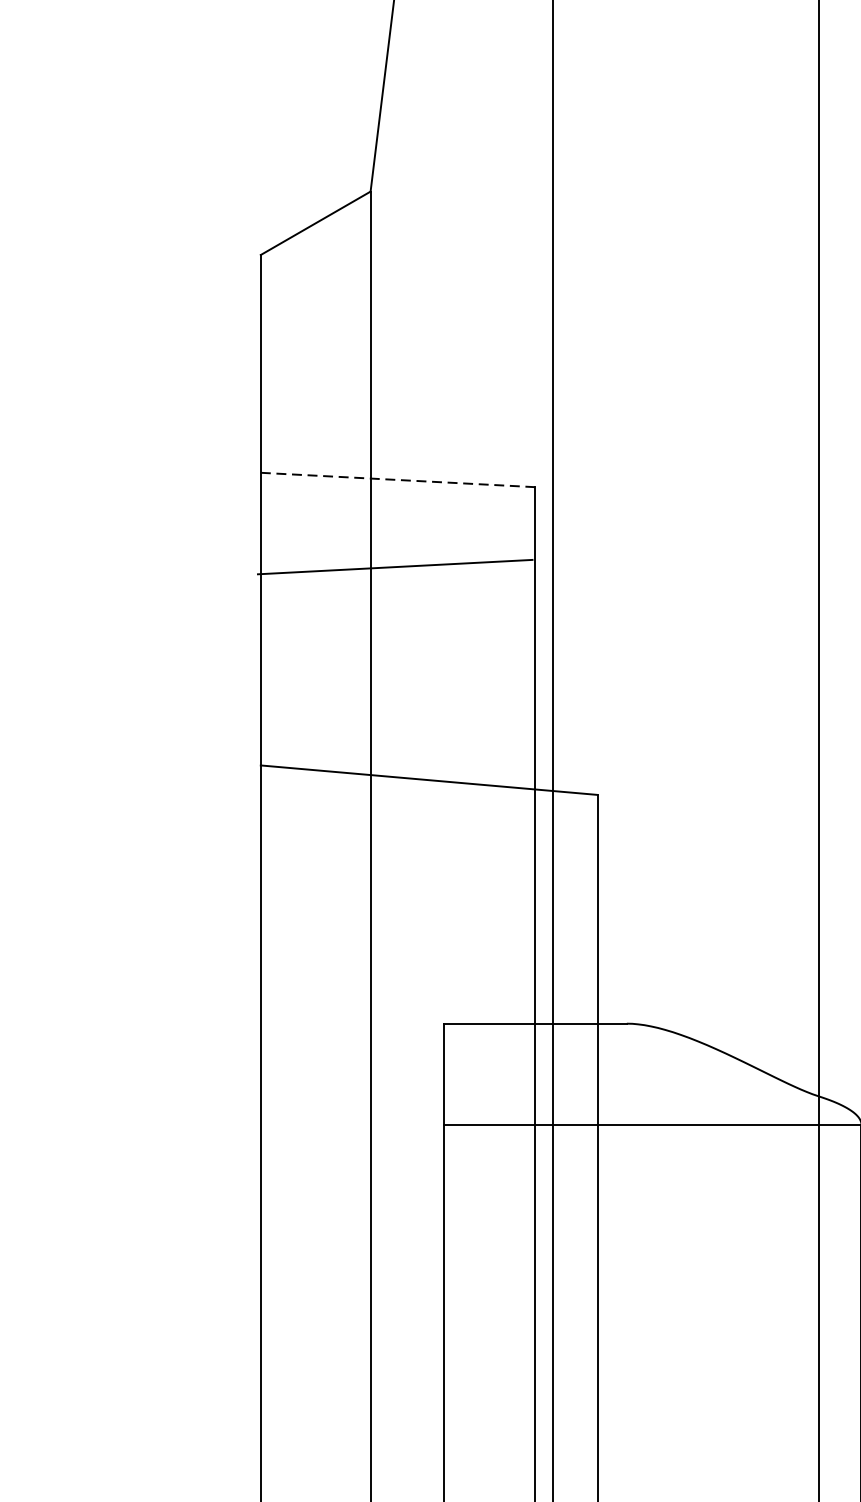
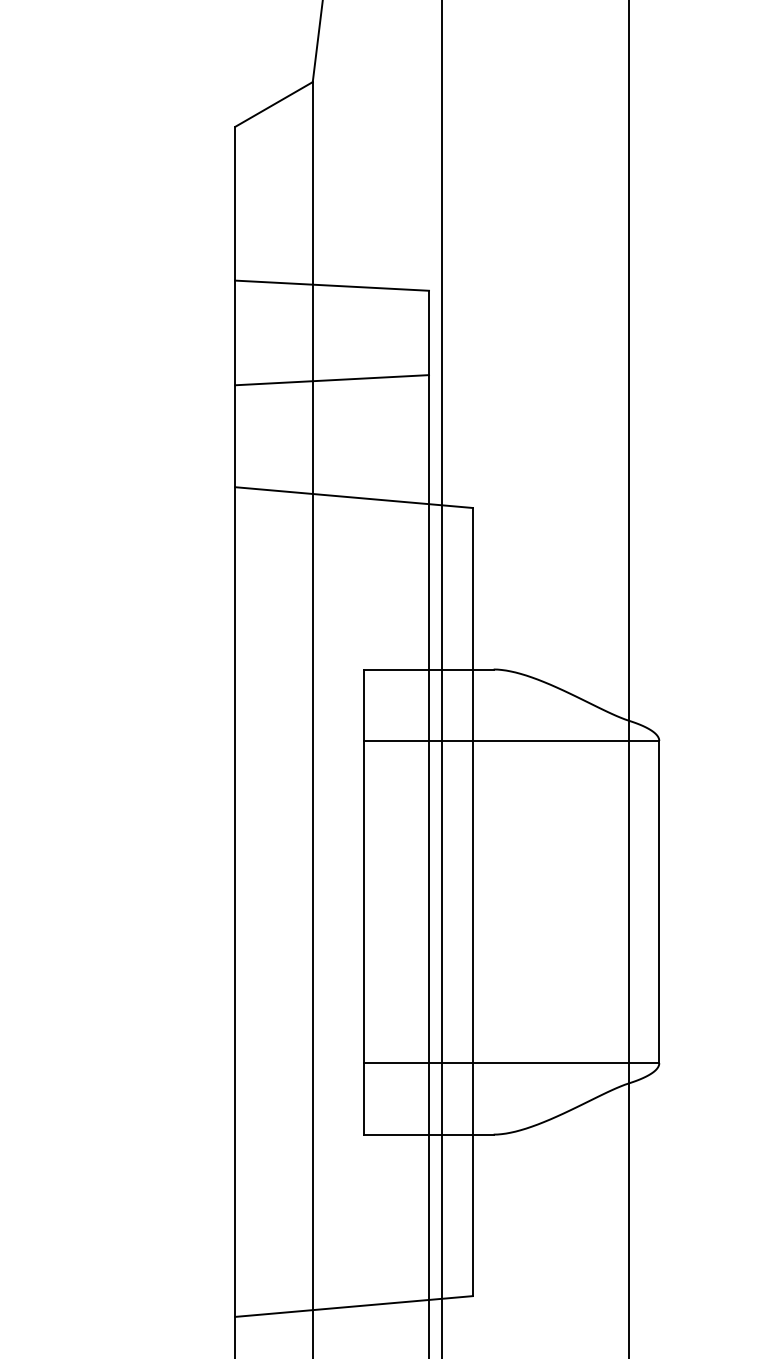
line: (397, 479) -> (331, 285), dashed -> solid
line: (395, 567) -> (332, 380), moved

